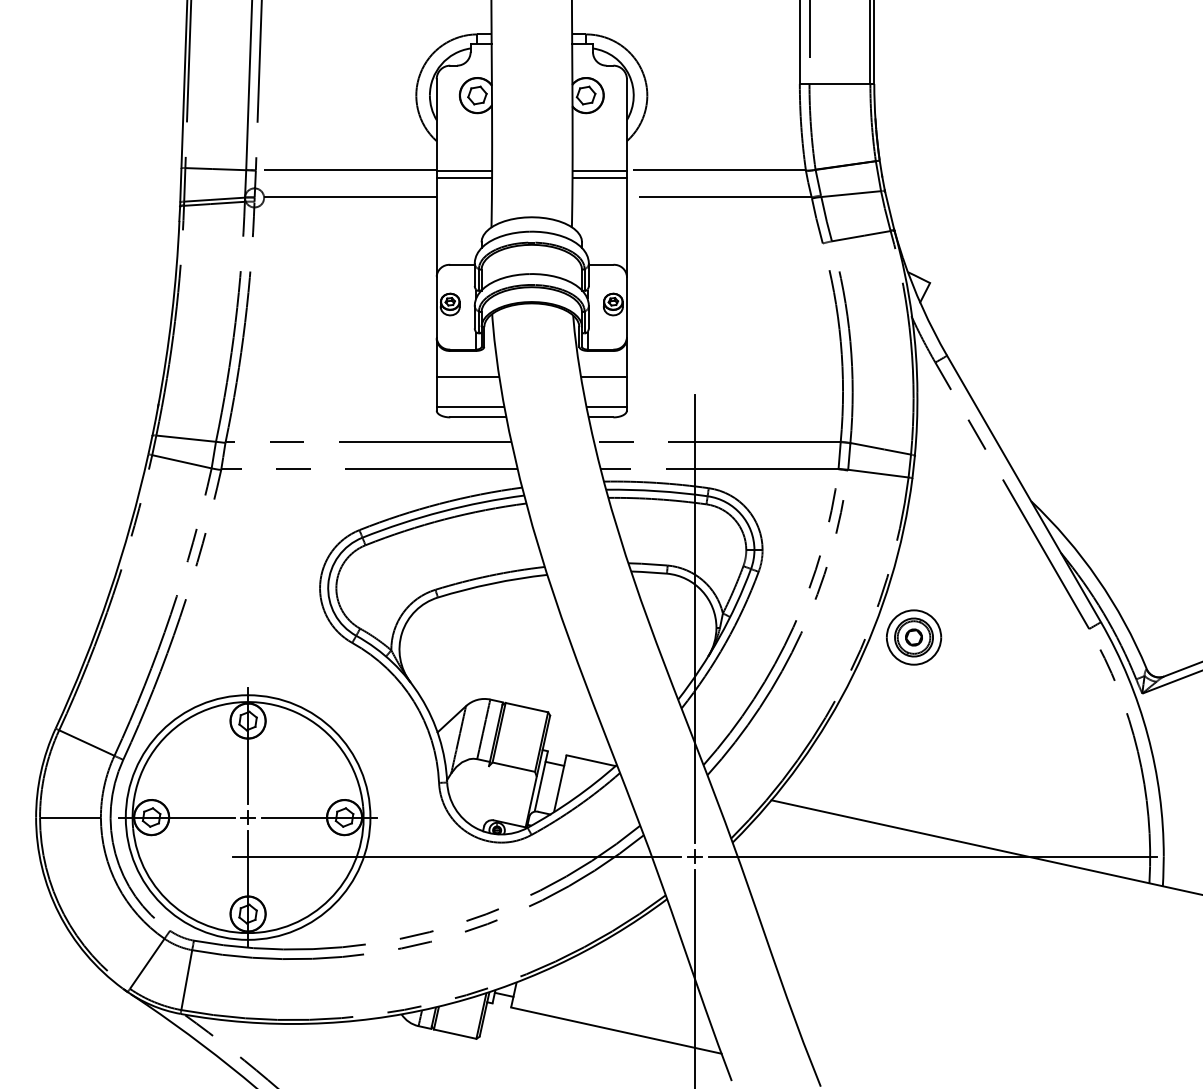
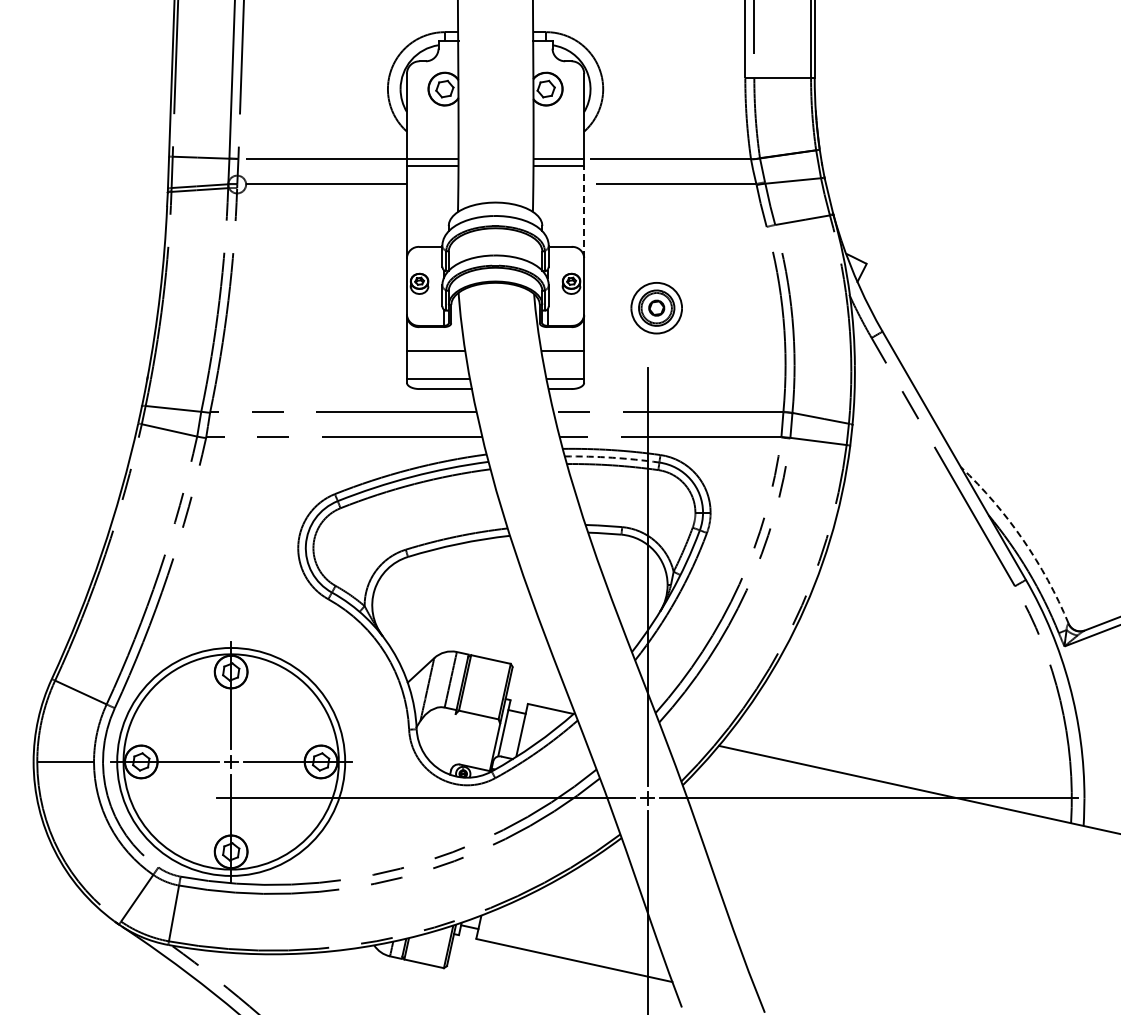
line: (627, 226) -> (584, 211), solid -> dashed
arc: (657, 490) -> (612, 457), solid -> dashed
arc: (1097, 578) -> (1022, 539), solid -> dashed
part: (913, 637) -> (656, 308), moved

